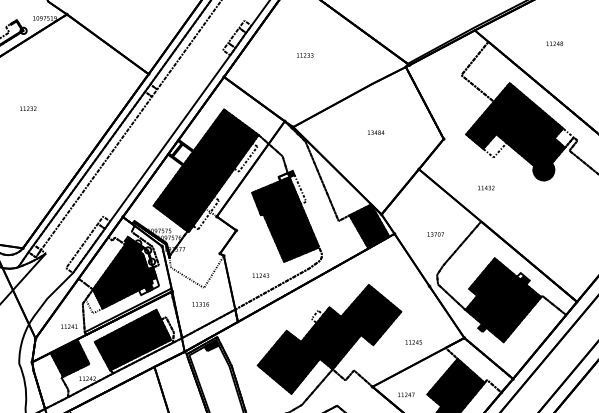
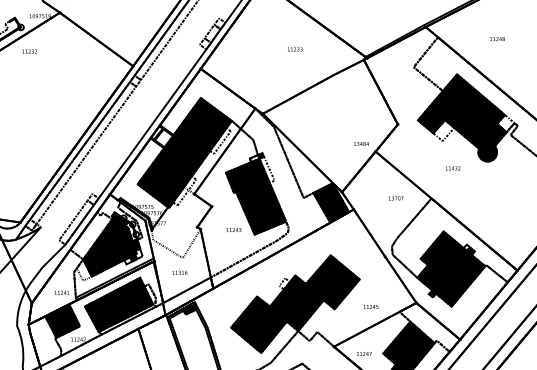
text: (305, 55) -> (295, 49), moved
text: (28, 108) -> (29, 51), moved
text: (376, 132) -> (361, 143), moved
text: (486, 187) -> (453, 167), moved
text: (435, 234) -> (395, 198), moved
text: (260, 275) -> (233, 229), moved

